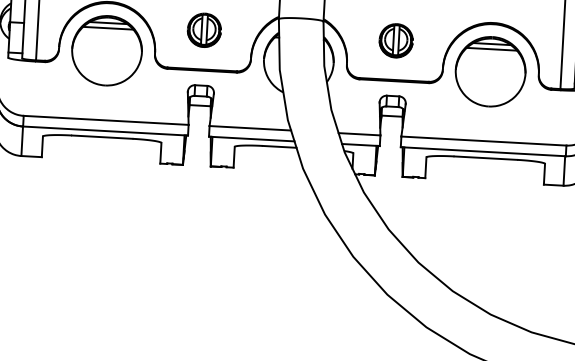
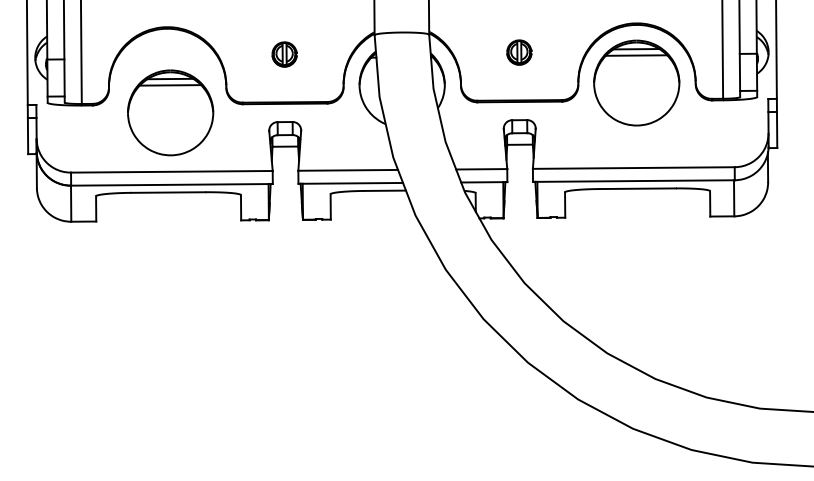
part: (204, 30) -> (284, 54), size x0.6
part: (396, 40) -> (519, 52), size x0.6
part: (106, 50) -> (170, 112), moved

